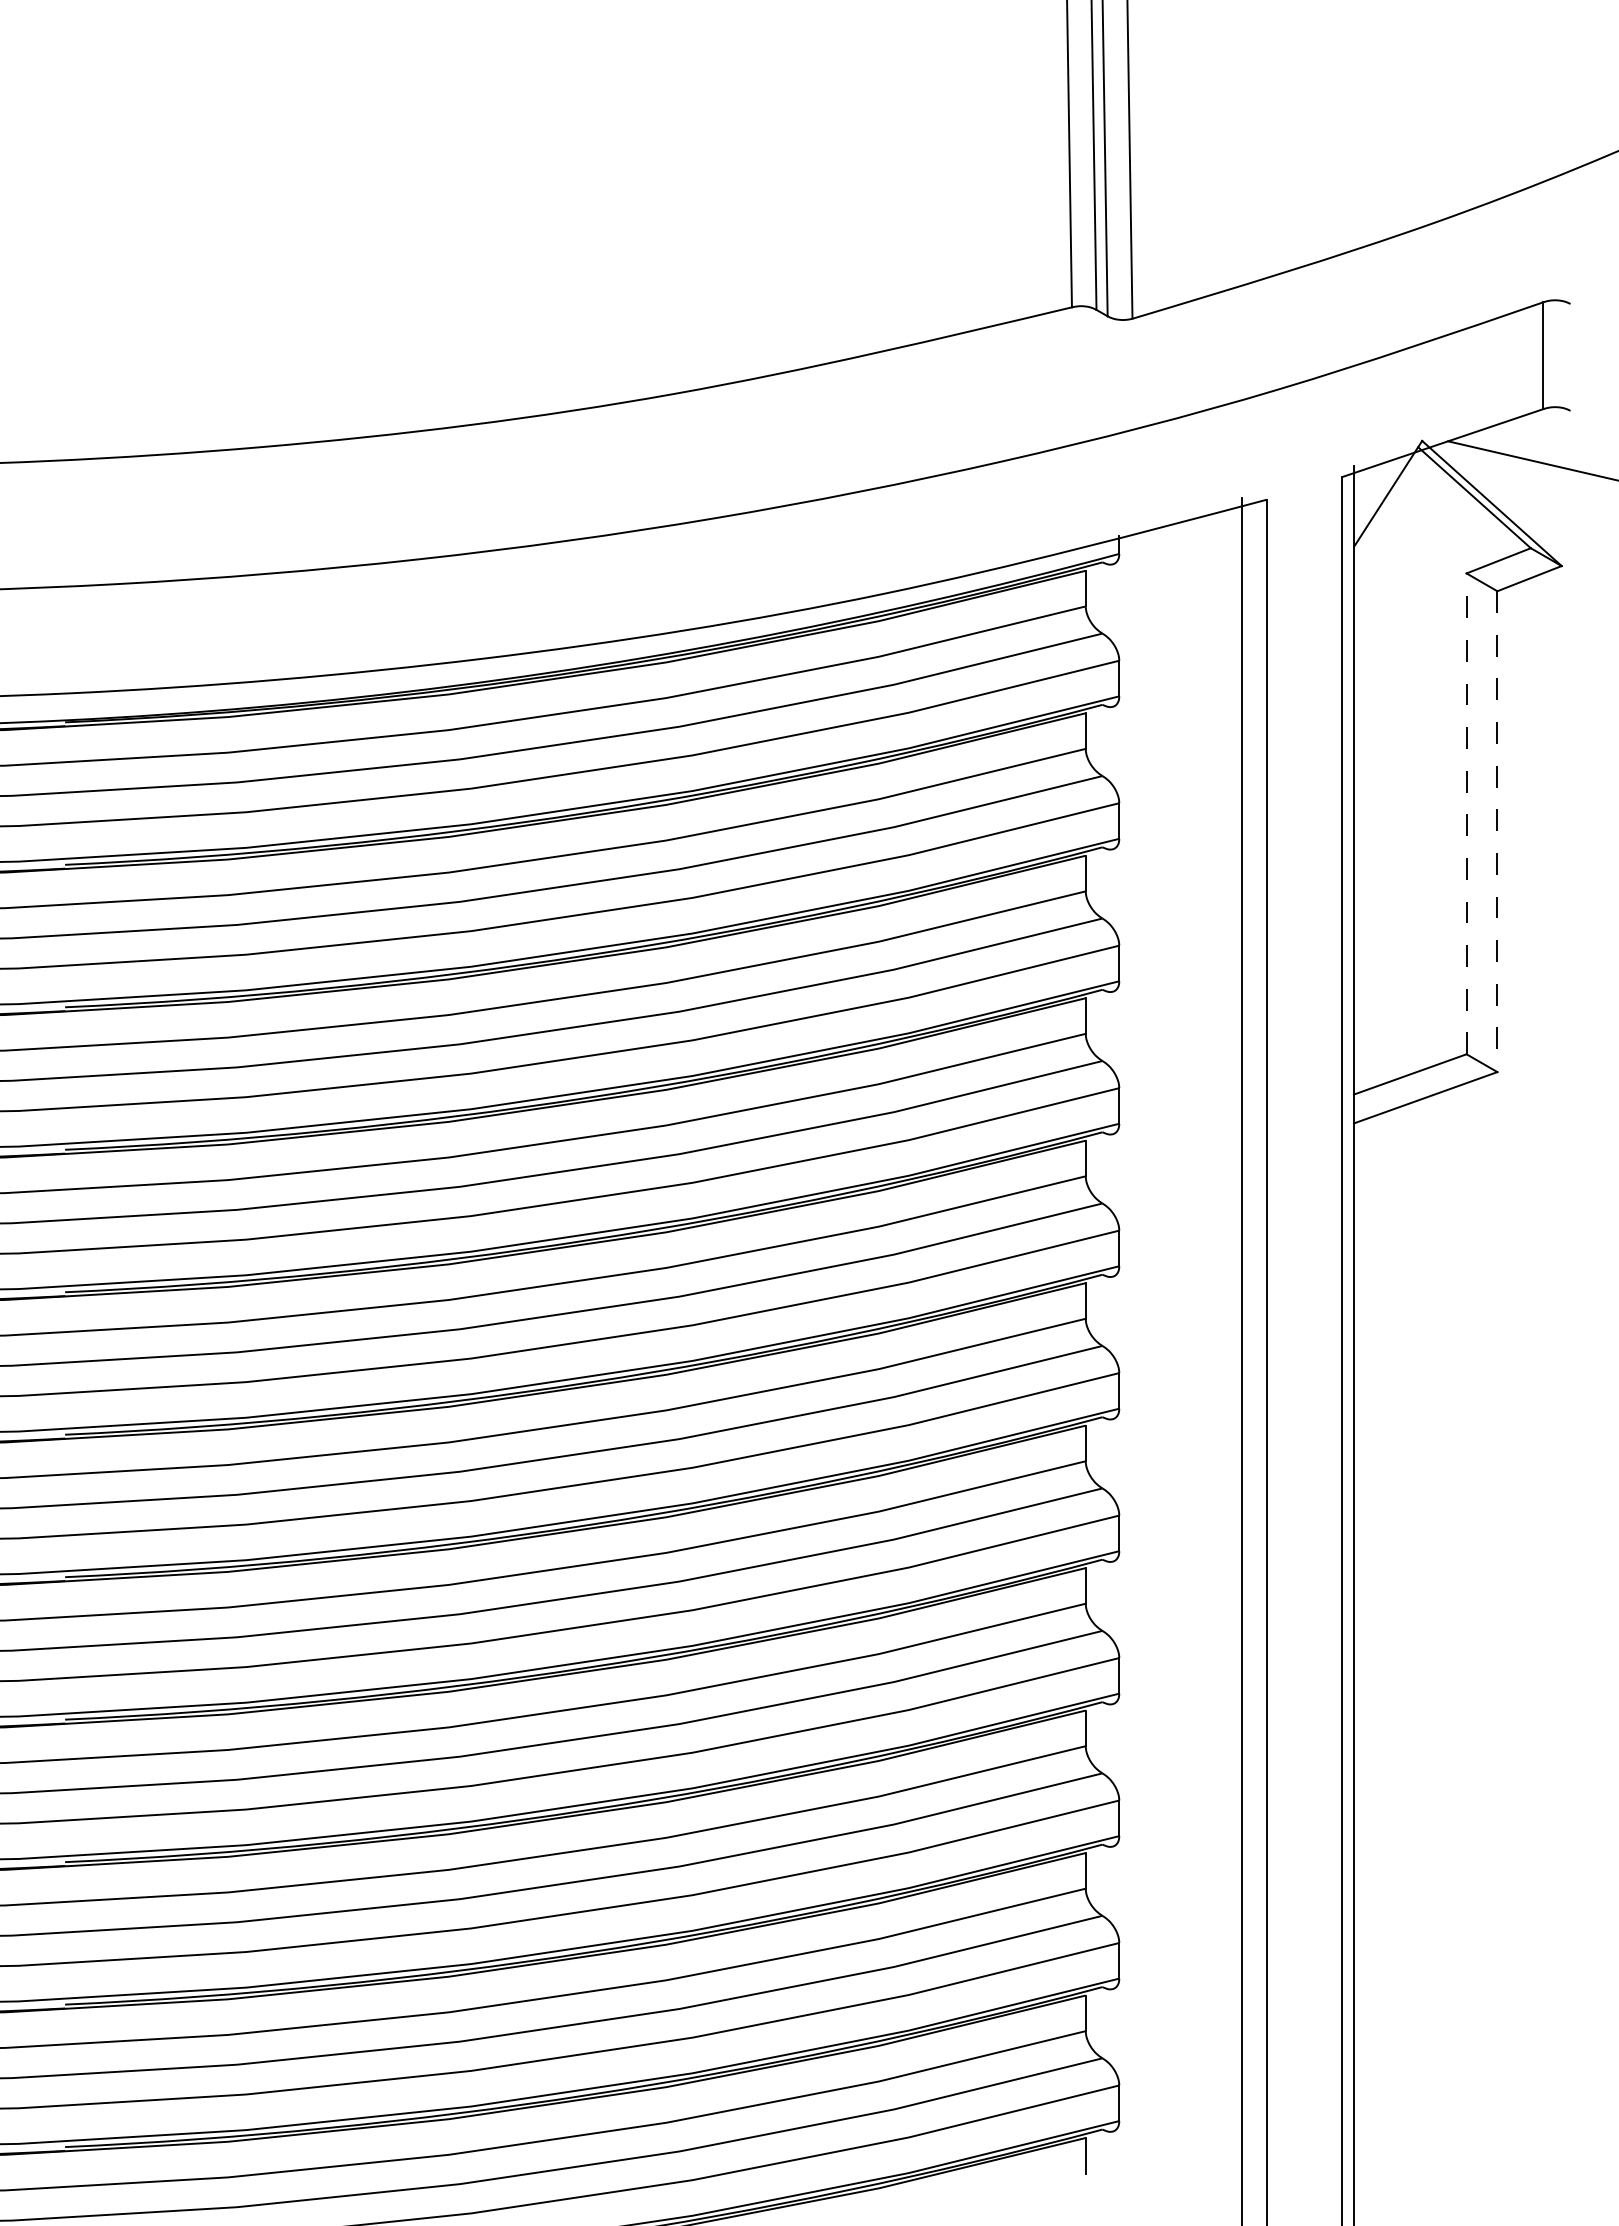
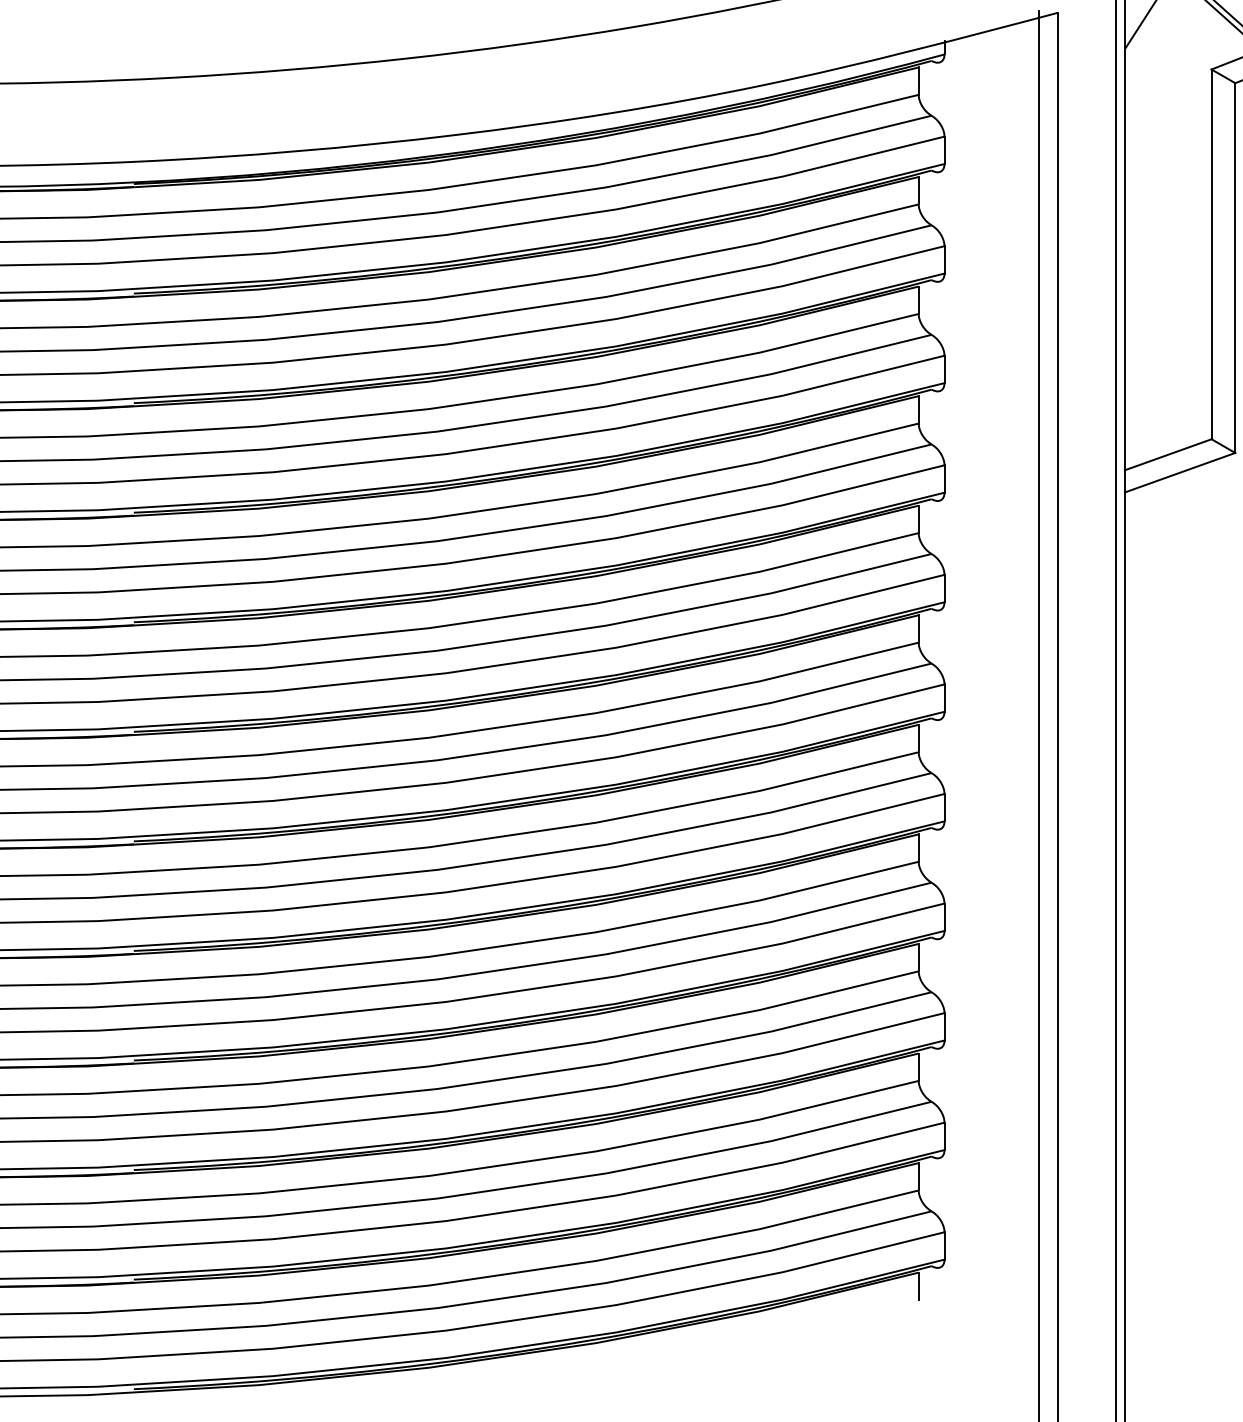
line: (1466, 813) -> (1211, 254), dashed -> solid
line: (1497, 832) -> (1235, 268), dashed -> solid

